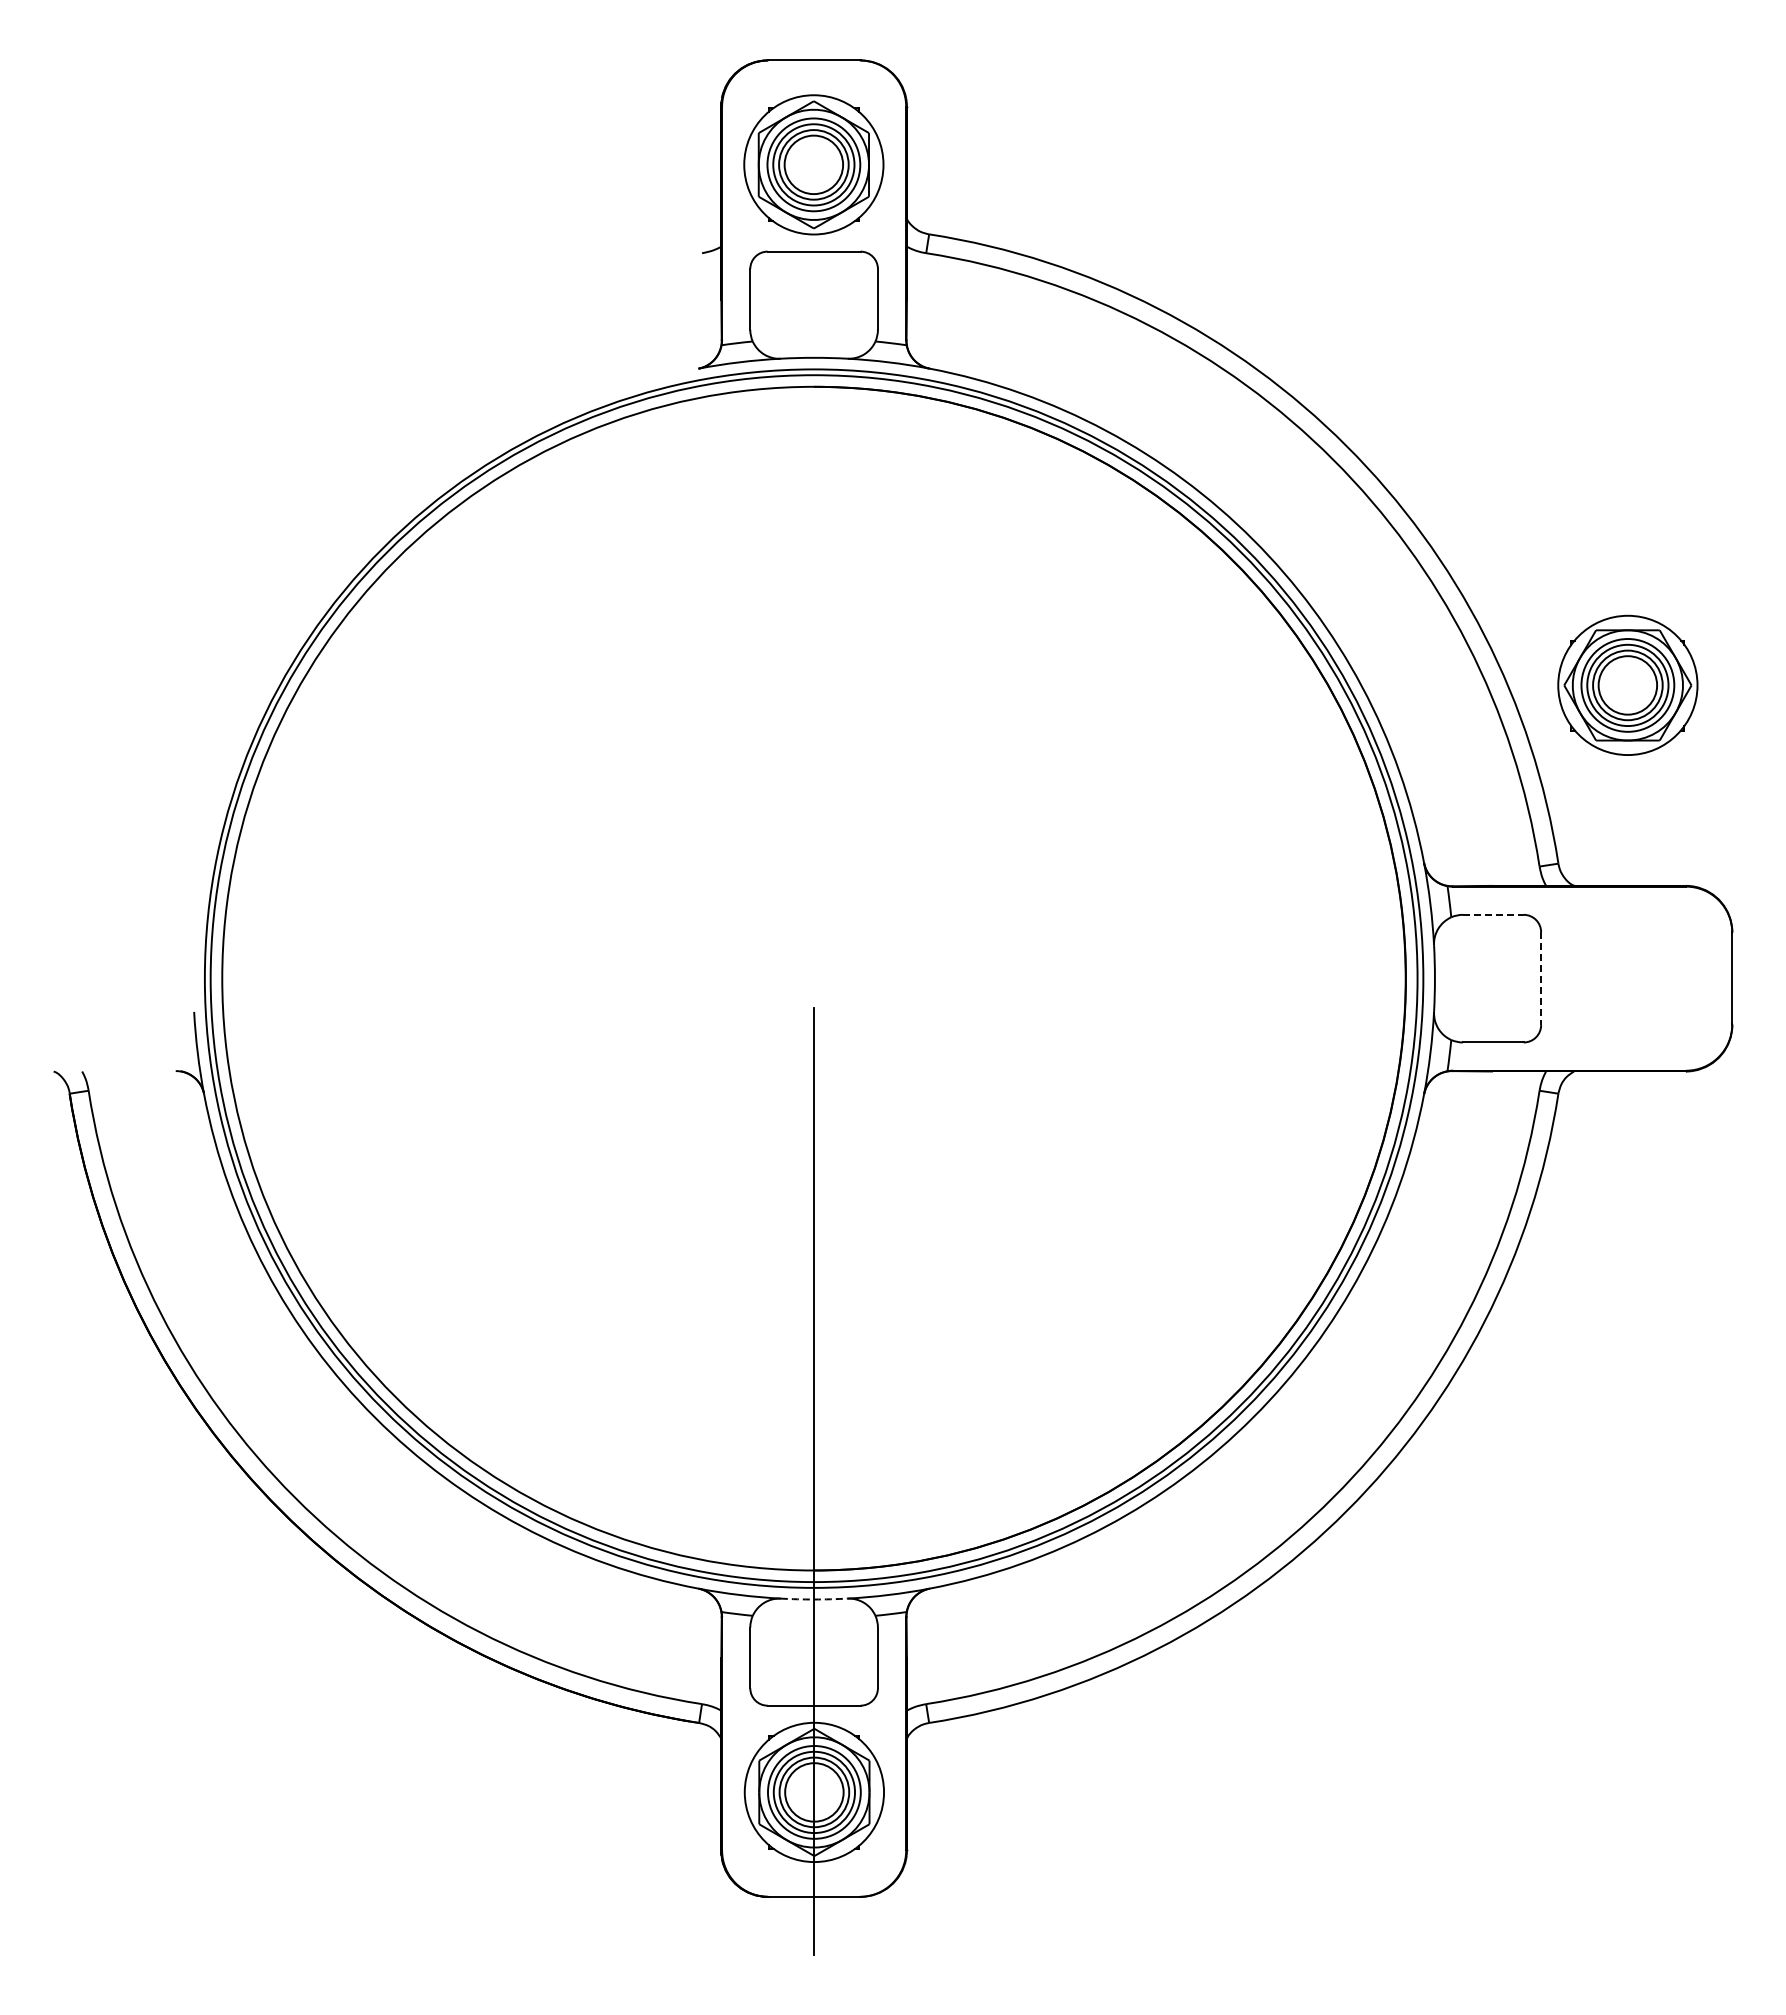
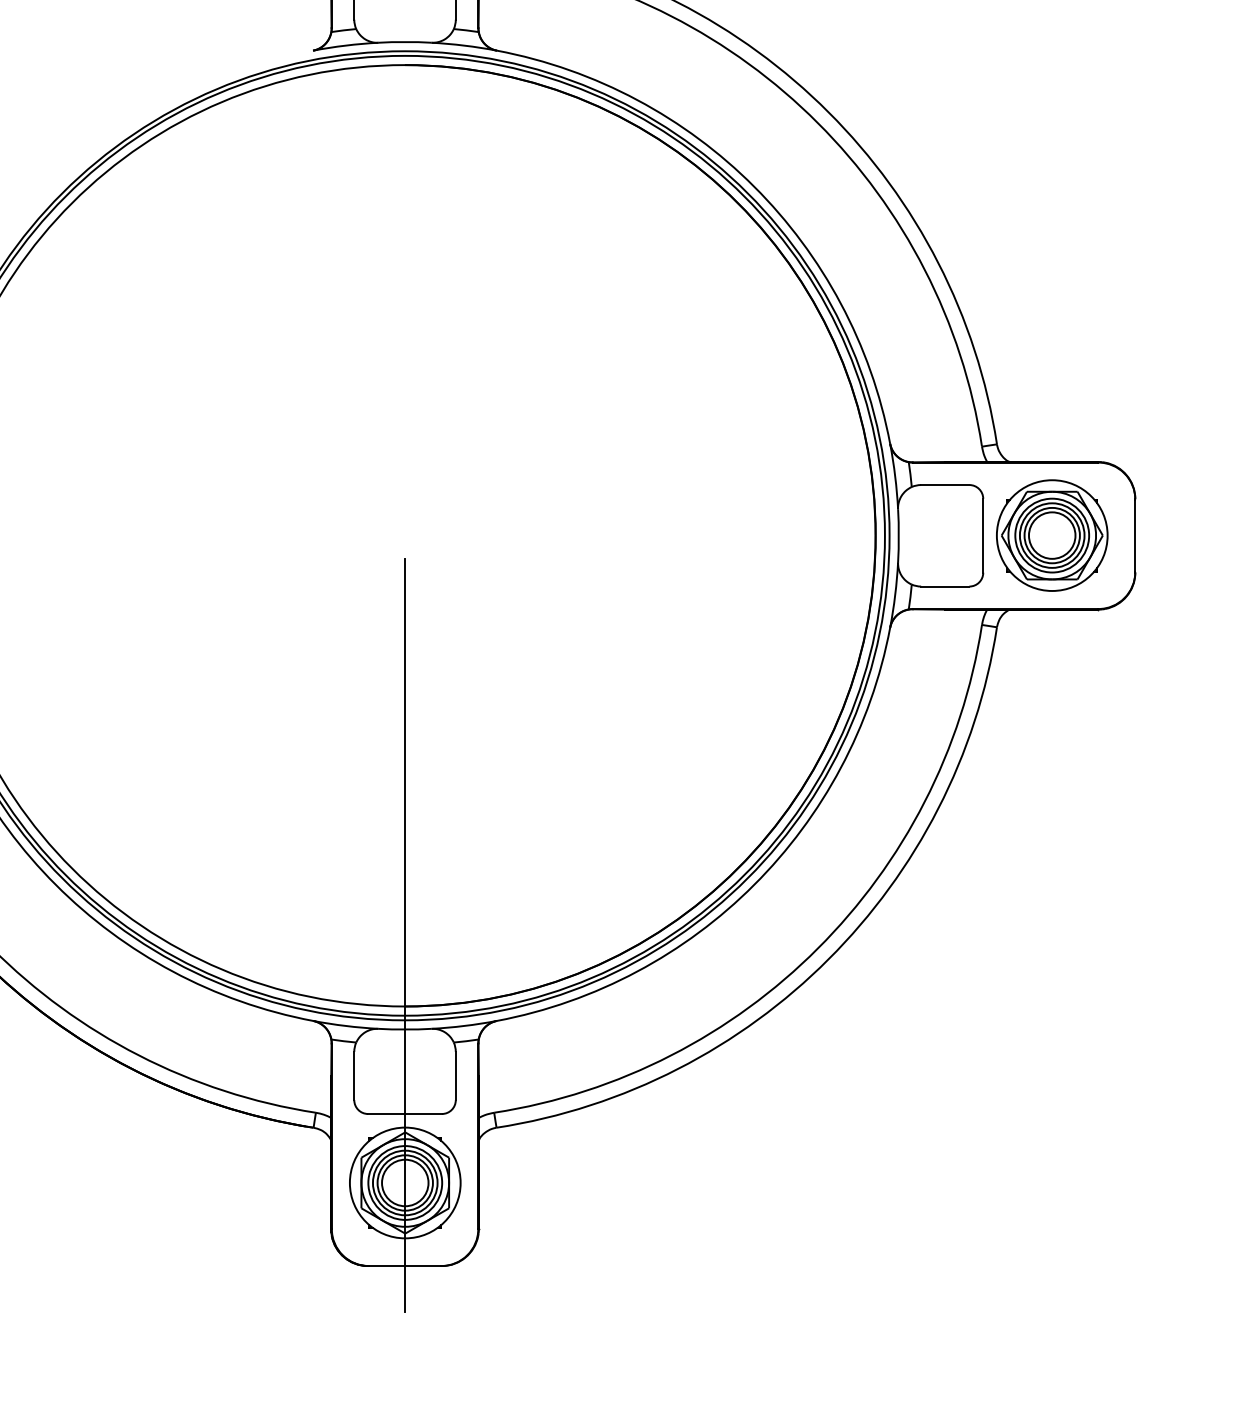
part: (1627, 684) -> (1051, 534), moved
line: (1493, 914) -> (945, 484), dashed -> solid
line: (1541, 979) -> (983, 536), dashed -> solid
arc: (814, 1599) -> (405, 1029), dashed -> solid

